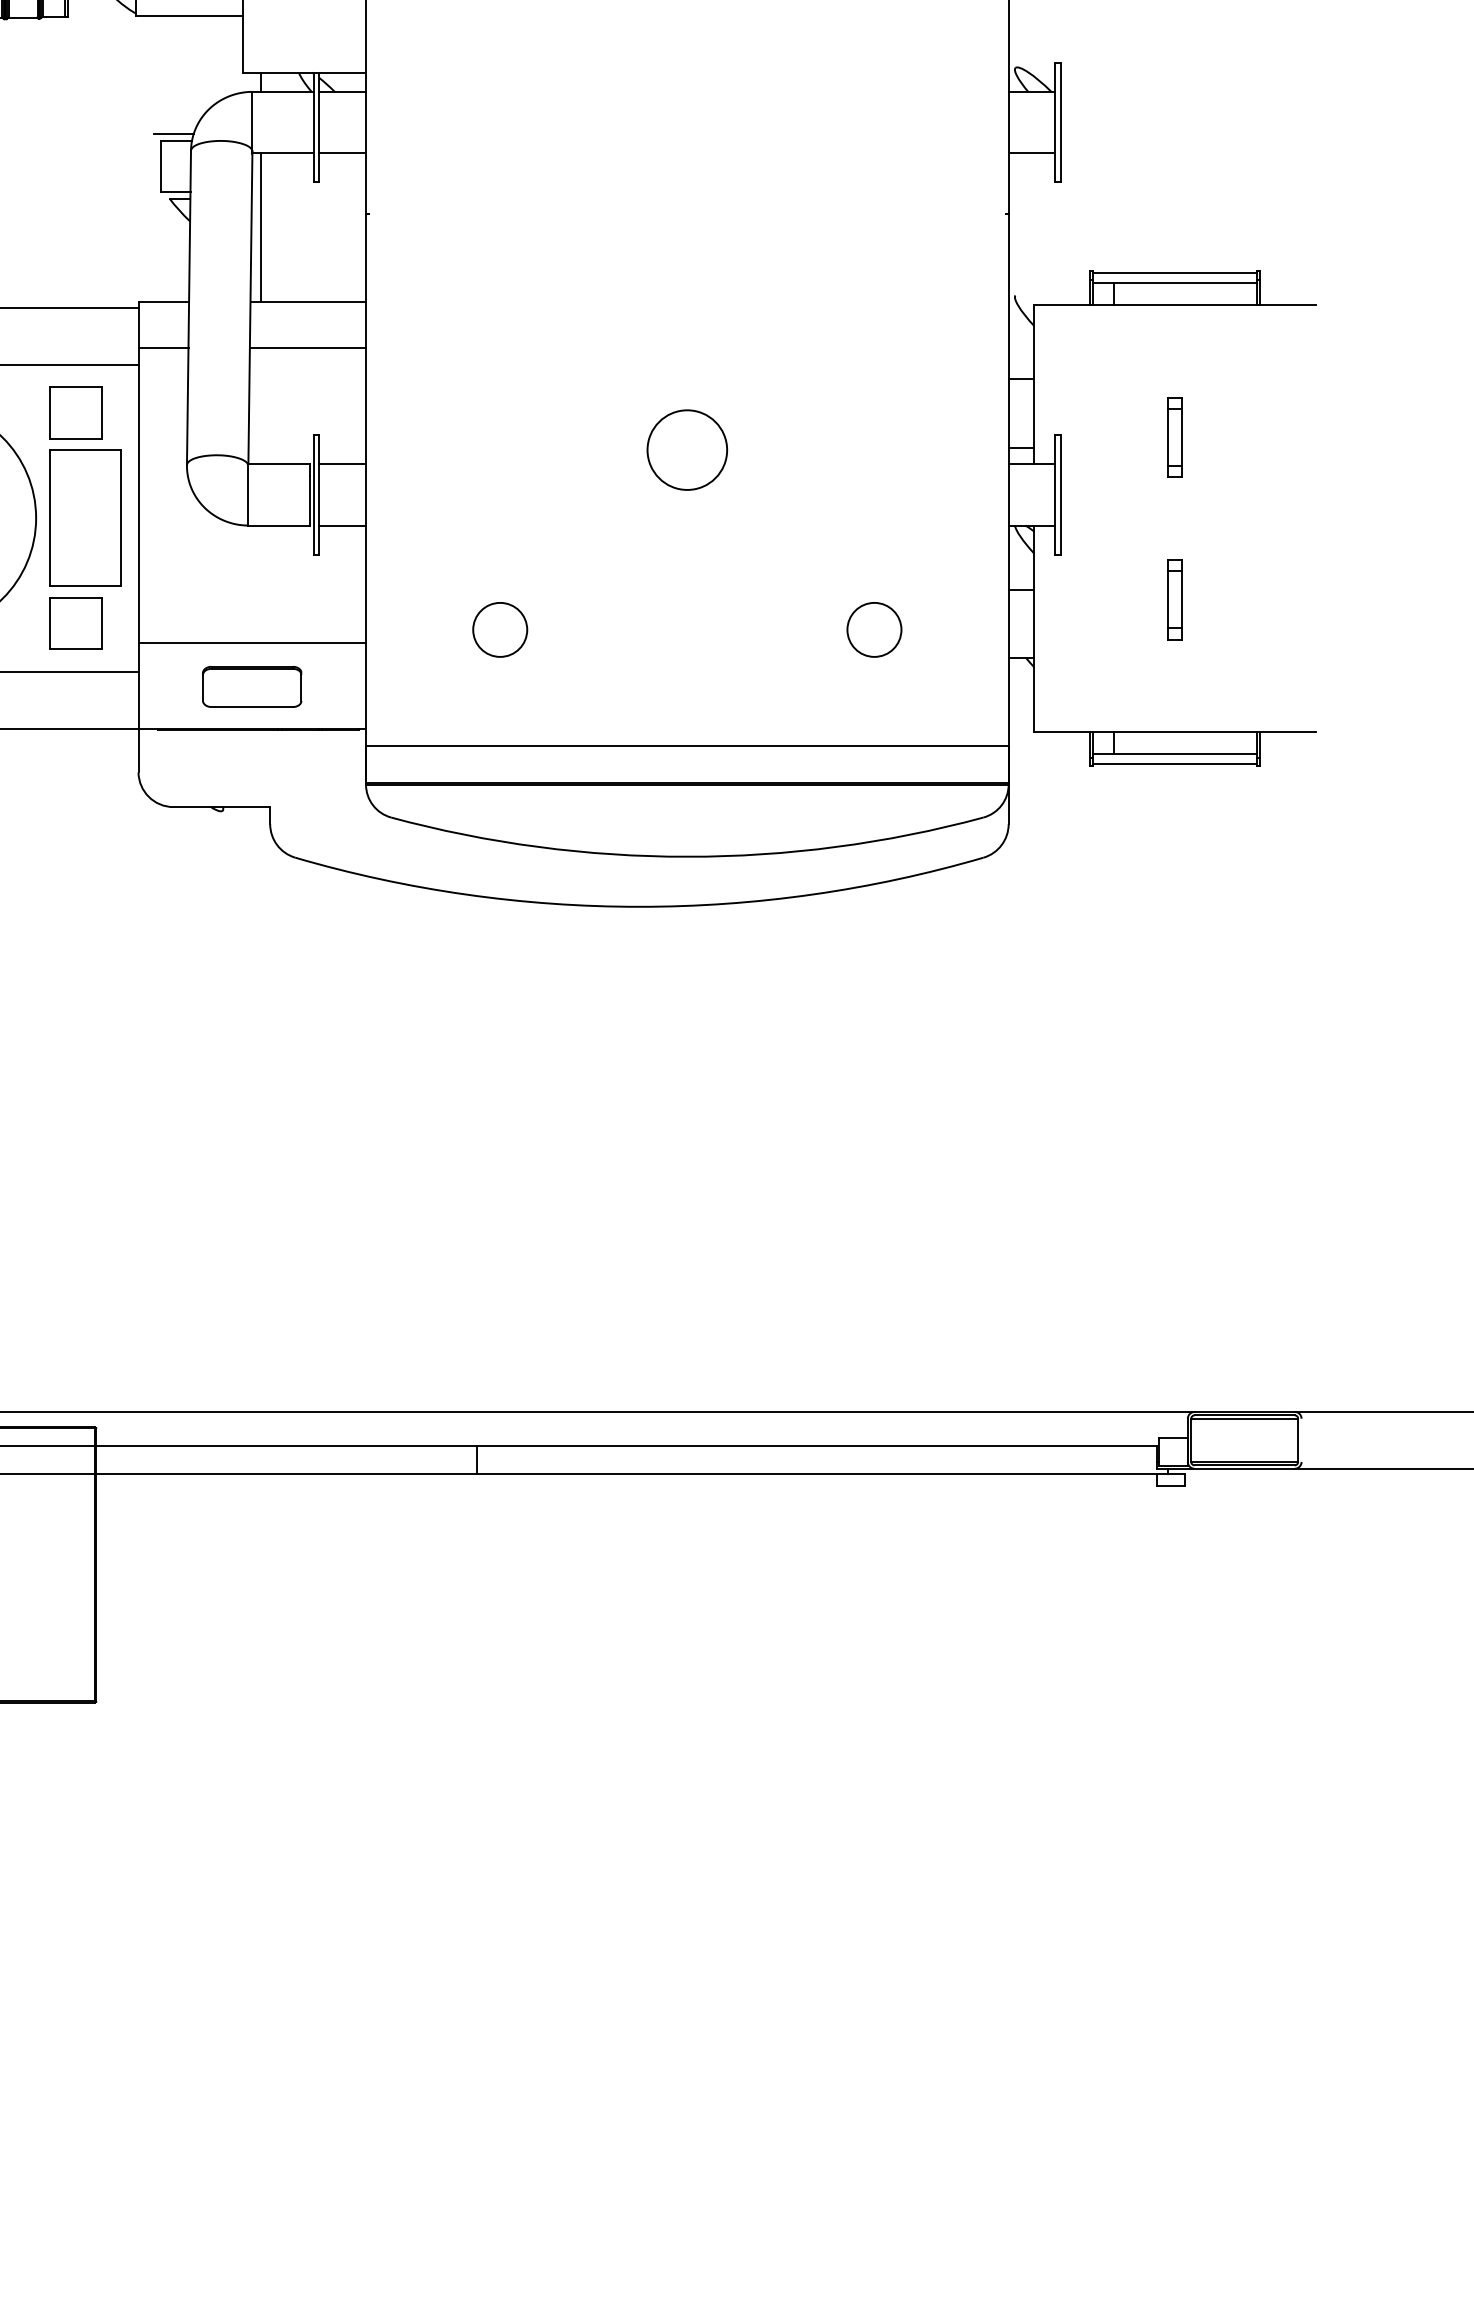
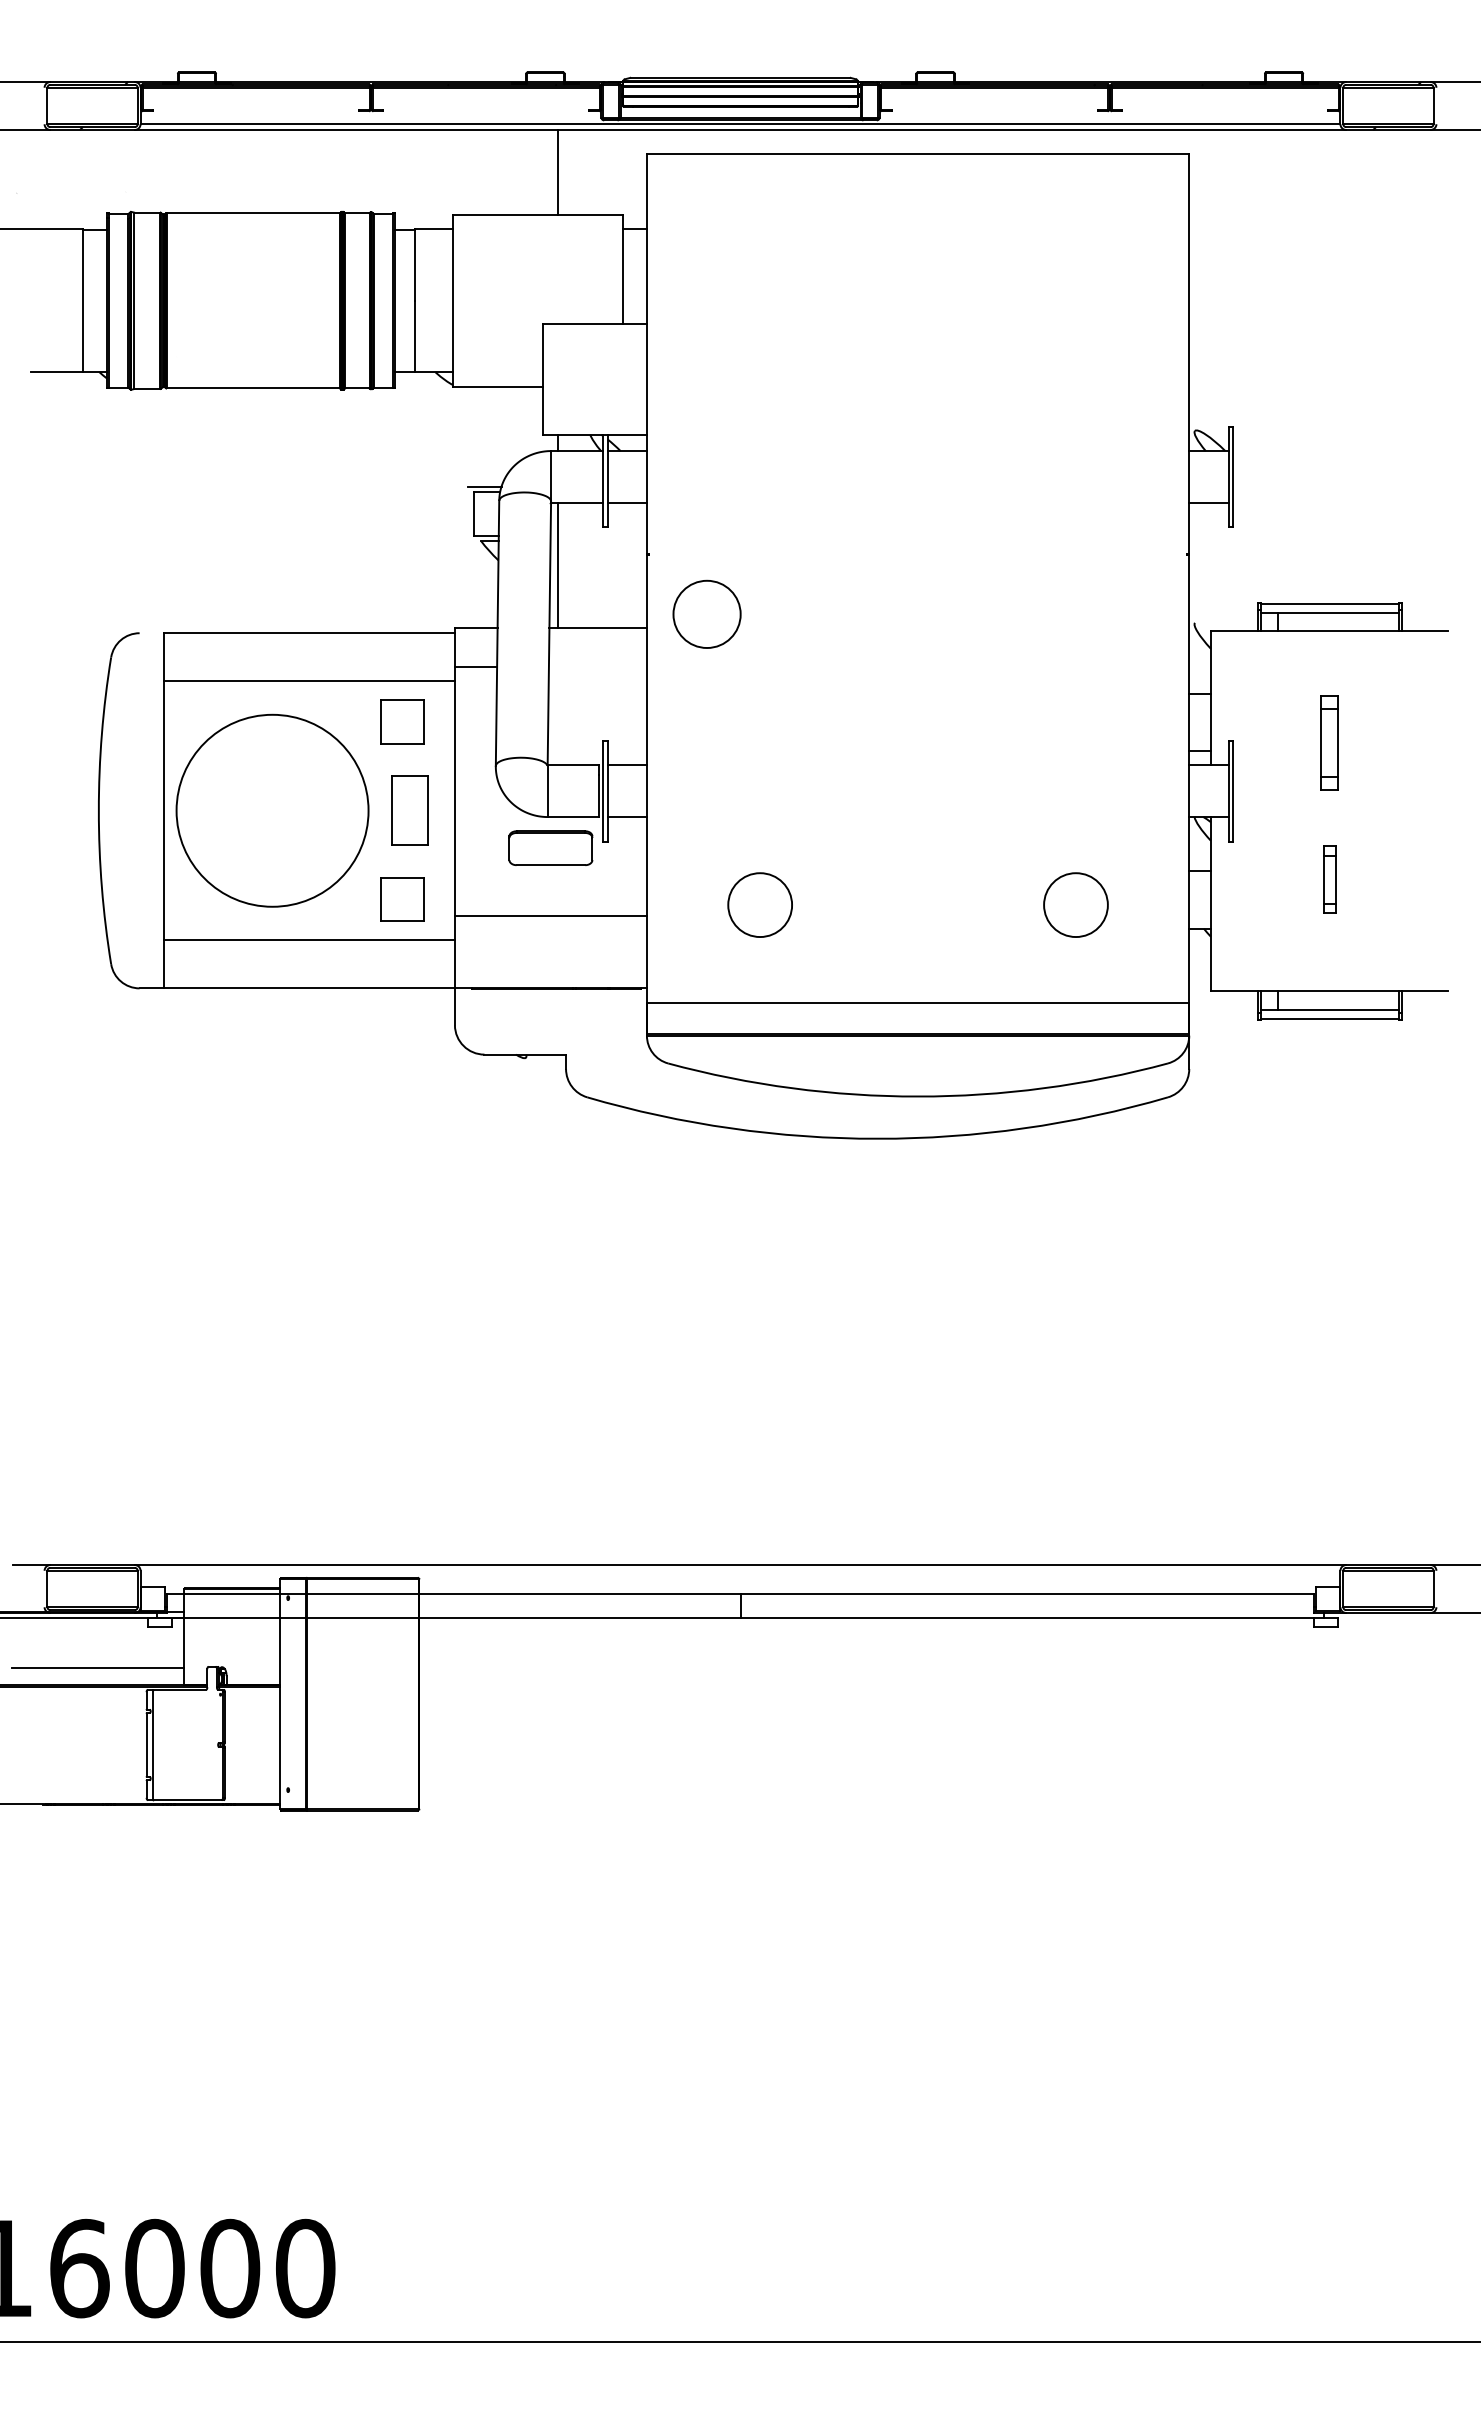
line: (307, 347) -> (597, 666), removed
part: (1174, 437) -> (1329, 742), size x1.4
circle: (686, 449) -> (706, 613), moved
part: (84, 517) -> (409, 810), size x0.6
circle: (499, 629) -> (759, 904), size x1.4
circle: (873, 629) -> (1075, 904), size x1.4
part: (251, 686) -> (550, 847), moved

